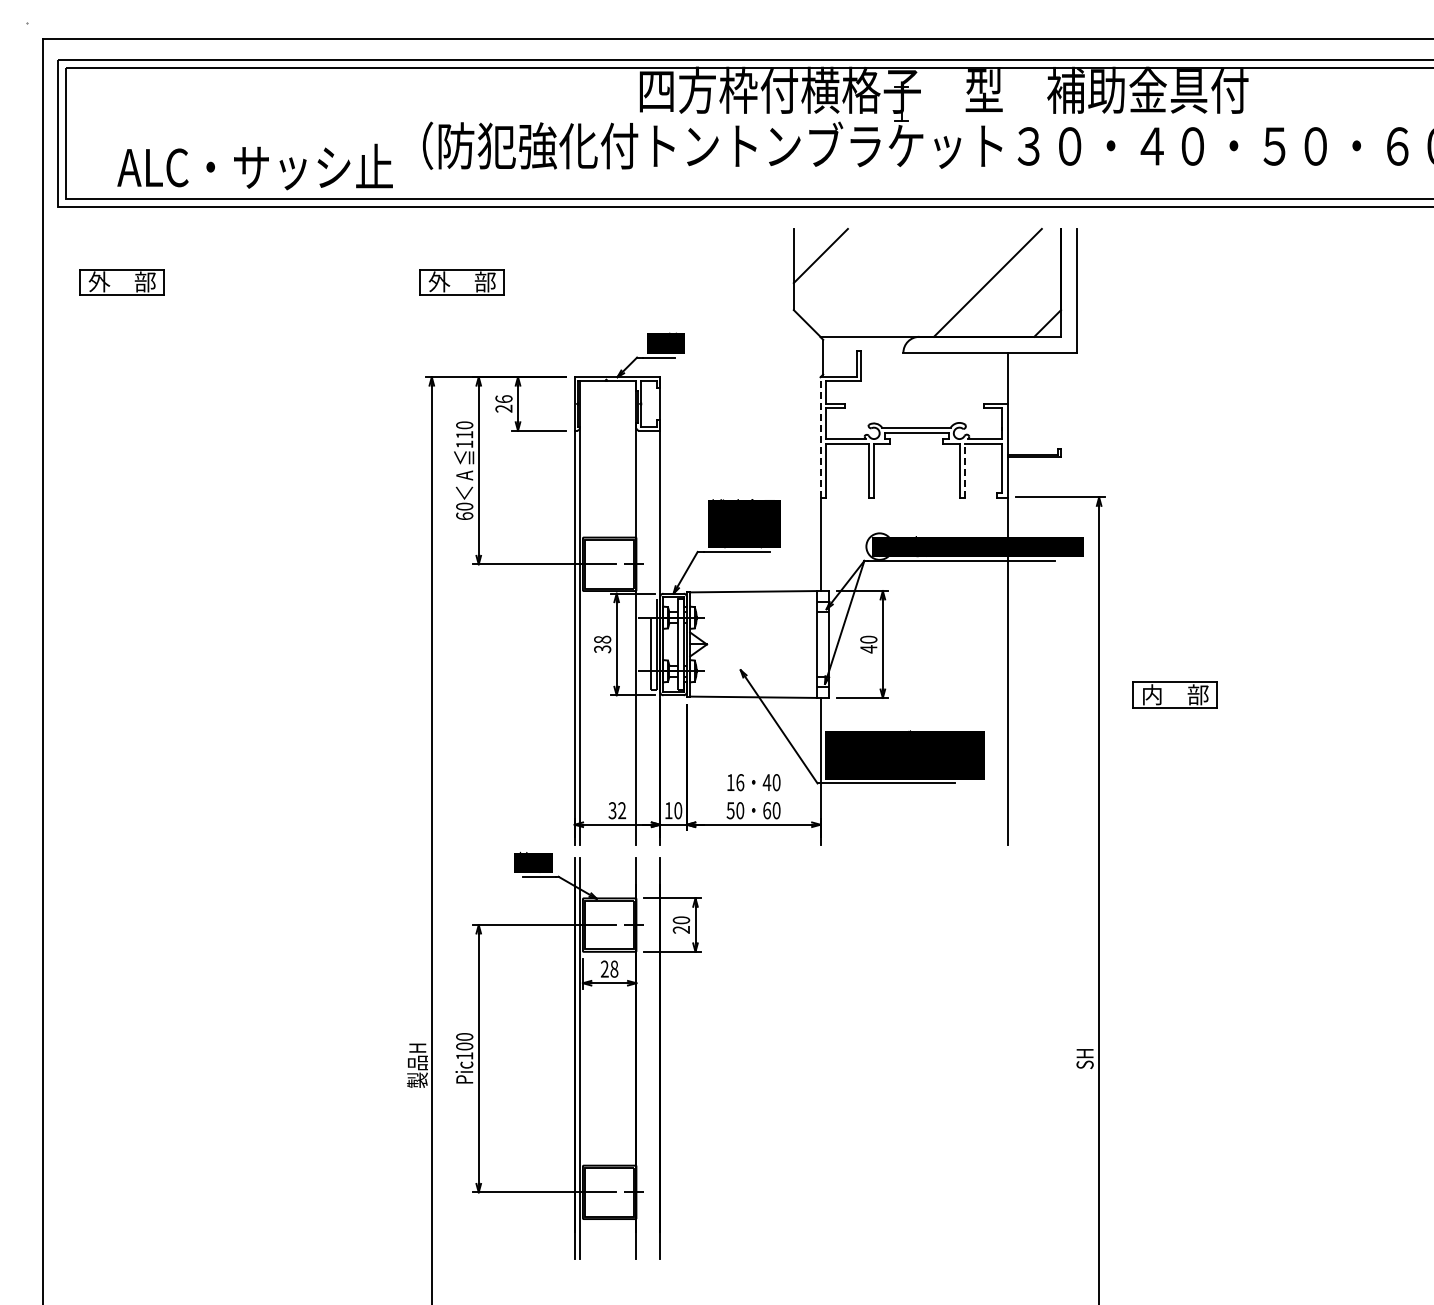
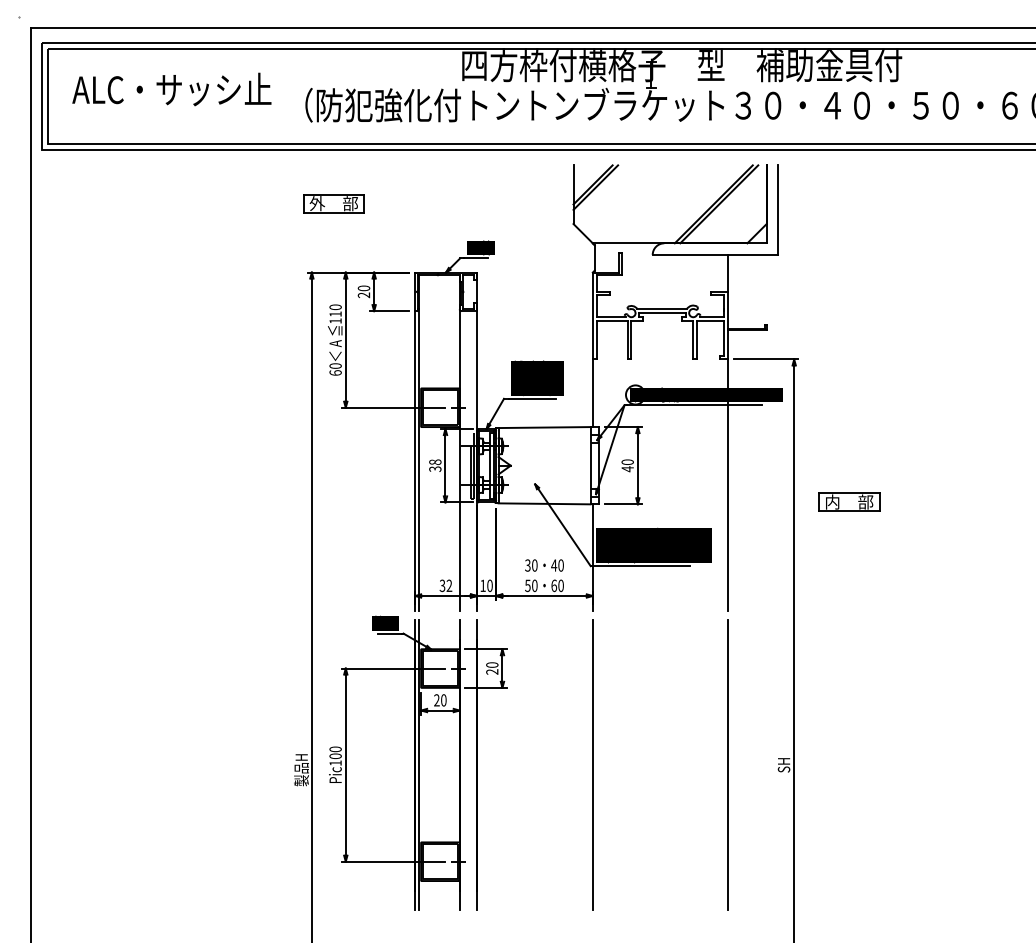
text: (254, 166) -> (171, 89), moved
line: (824, 259) -> (595, 187), added
part: (121, 282) -> (87, 204), removed
line: (995, 282) -> (719, 204), added
text: (503, 398) -> (363, 287), 26 -> 20
line: (820, 436) -> (592, 315), dashed -> solid
line: (964, 470) -> (696, 339), dashed -> solid
text: (735, 782) -> (531, 565), 16 -> 30
text: (614, 969) -> (443, 700), 28 -> 20
line: (820, 1058) -> (592, 764), added
line: (1007, 1058) -> (727, 764), added

